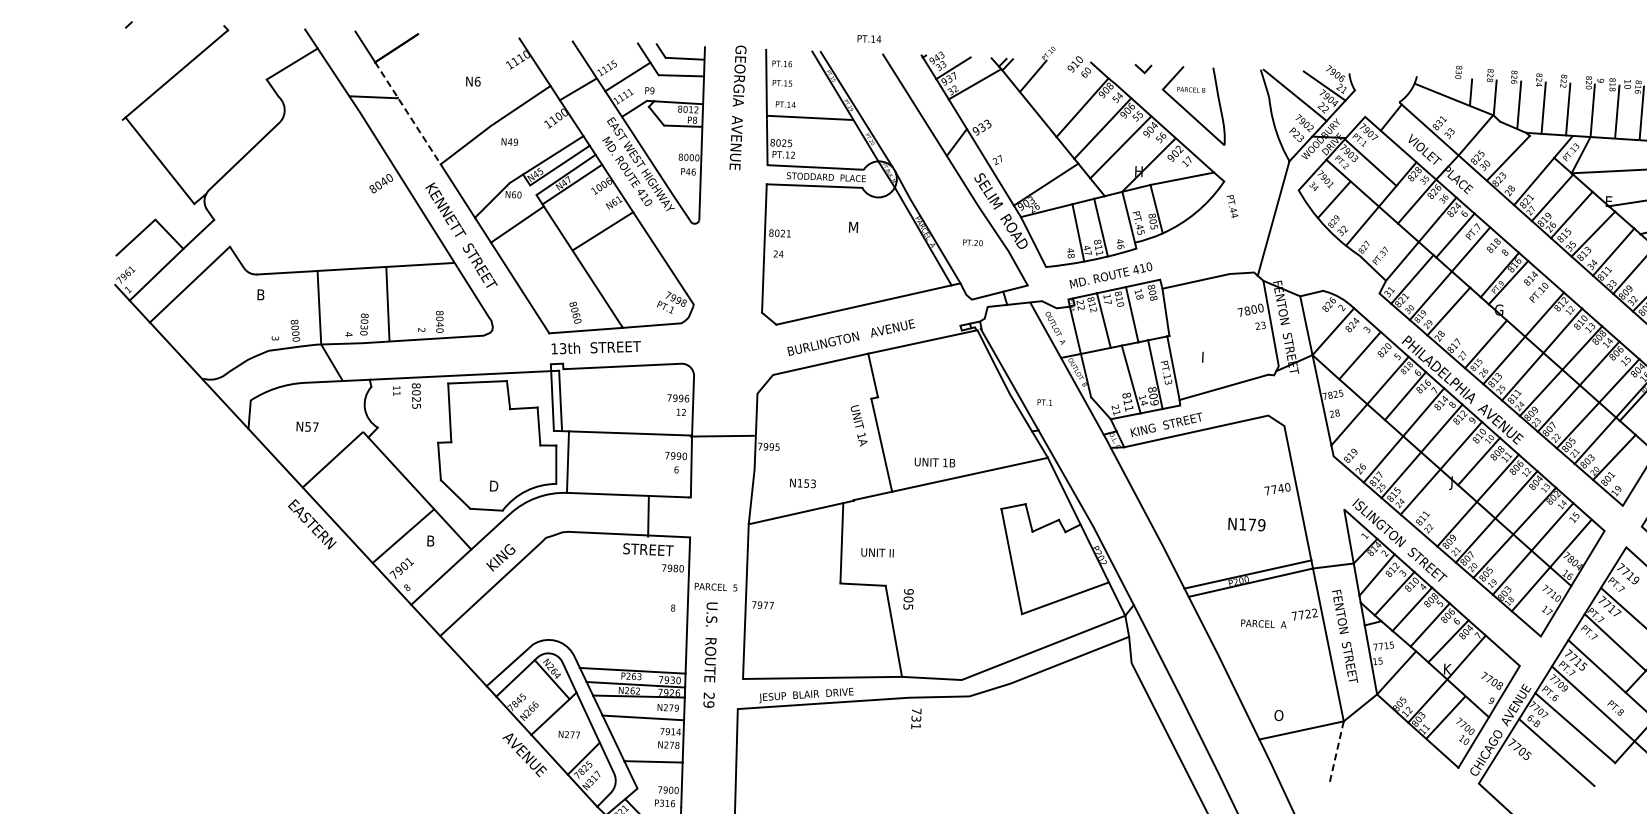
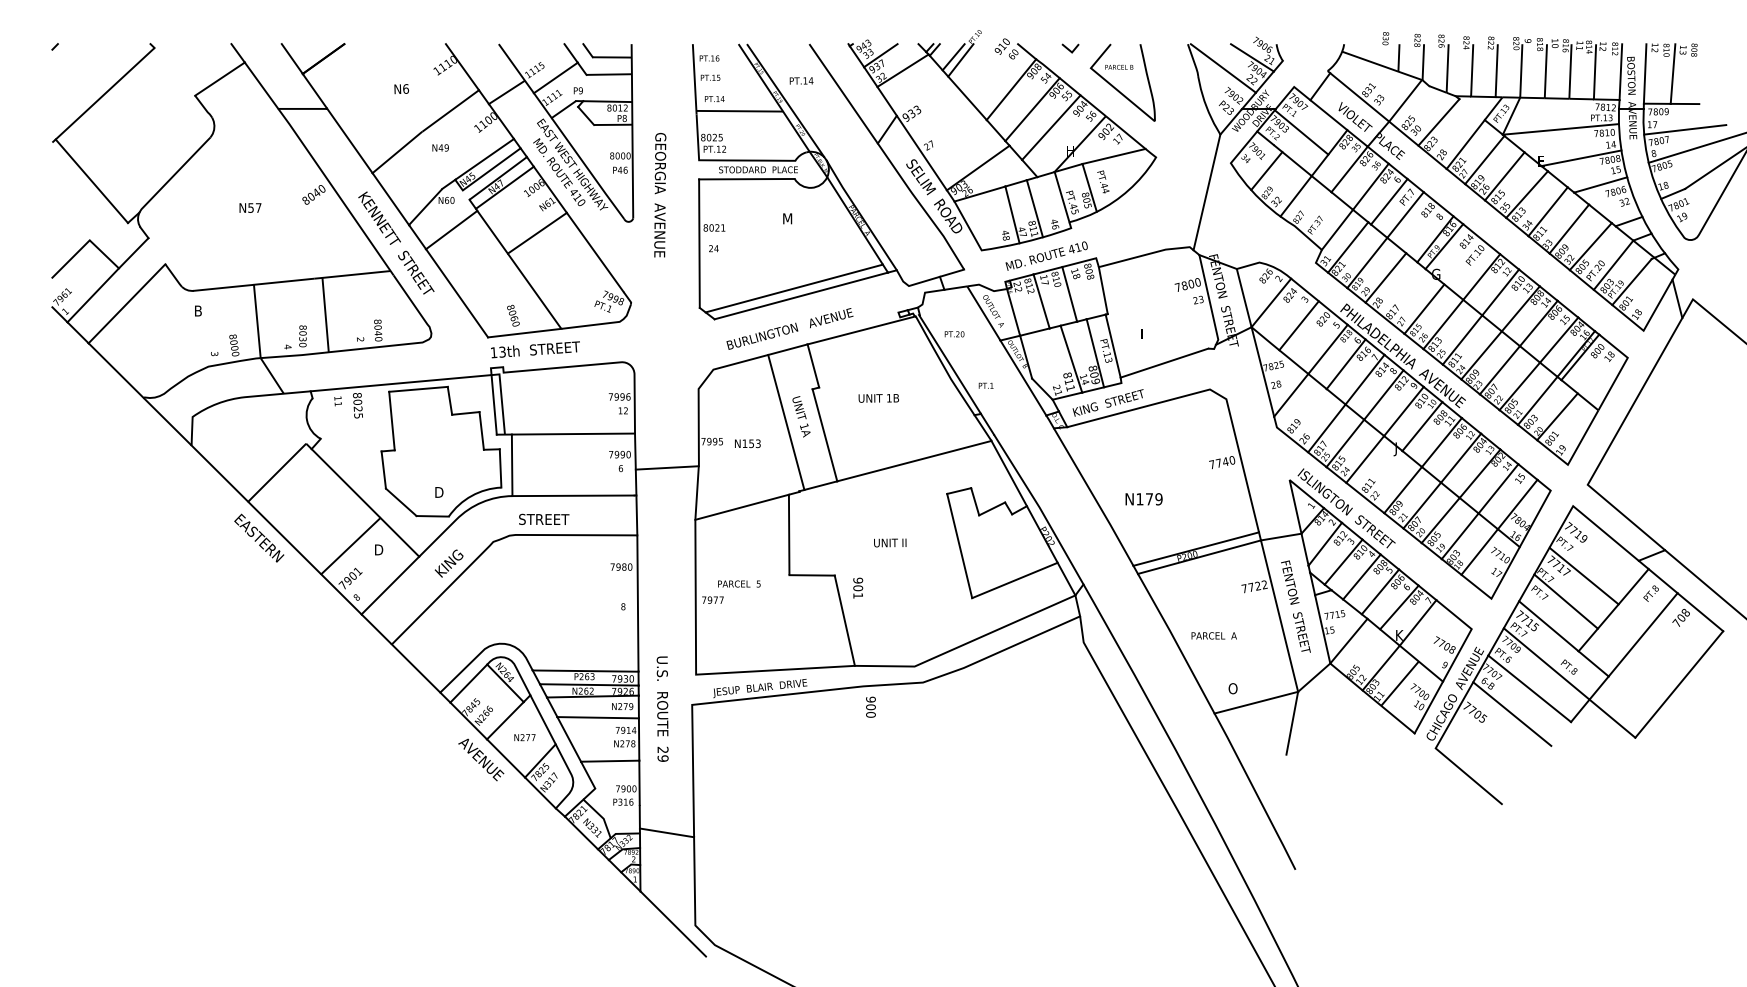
text: (869, 38) -> (801, 80), moved
line: (1026, 73) -> (953, 57), added
text: (738, 108) -> (660, 195), moved
line: (407, 113) -> (337, 123), dashed -> solid
text: (1232, 205) -> (1103, 181), moved
text: (972, 243) -> (954, 334), moved
line: (856, 297) -> (793, 288), added
text: (307, 426) -> (250, 207), moved
line: (843, 430) -> (786, 422), added
line: (721, 435) -> (666, 467), moved
text: (934, 462) -> (878, 398), moved
text: (802, 483) -> (747, 443), moved
line: (648, 516) -> (636, 515), moved
text: (1246, 524) -> (1143, 499), moved
text: (431, 540) -> (379, 549), B -> D
text: (648, 548) -> (544, 518), moved
text: (877, 552) -> (890, 542), moved
text: (716, 586) -> (739, 583), moved
text: (907, 606) -> (857, 595), 905 -> 901
text: (1263, 623) -> (1213, 635), moved
text: (710, 654) -> (662, 708), moved
text: (915, 718) -> (870, 706), 731 -> 900
line: (1336, 753) -> (1292, 724), dashed -> solid

